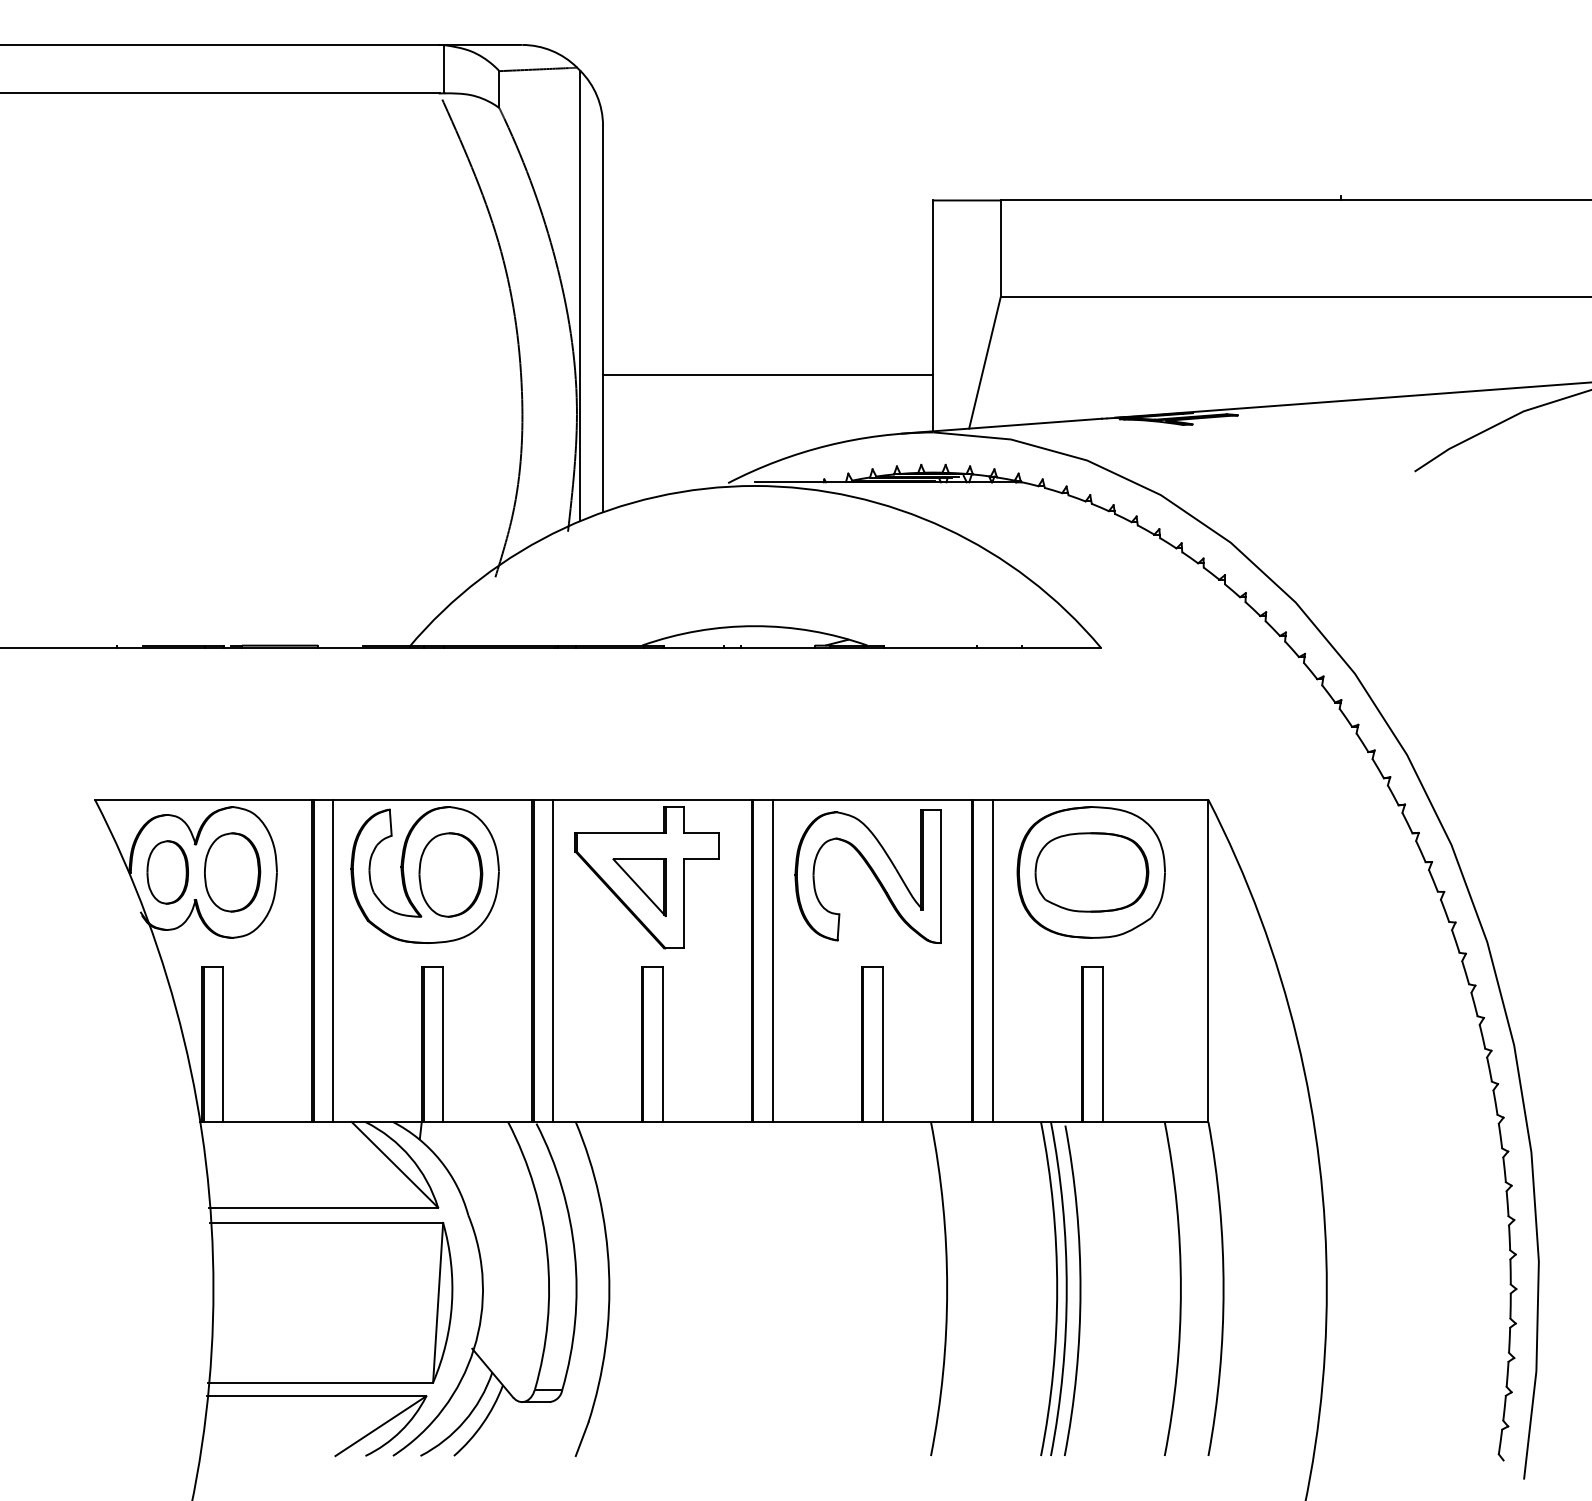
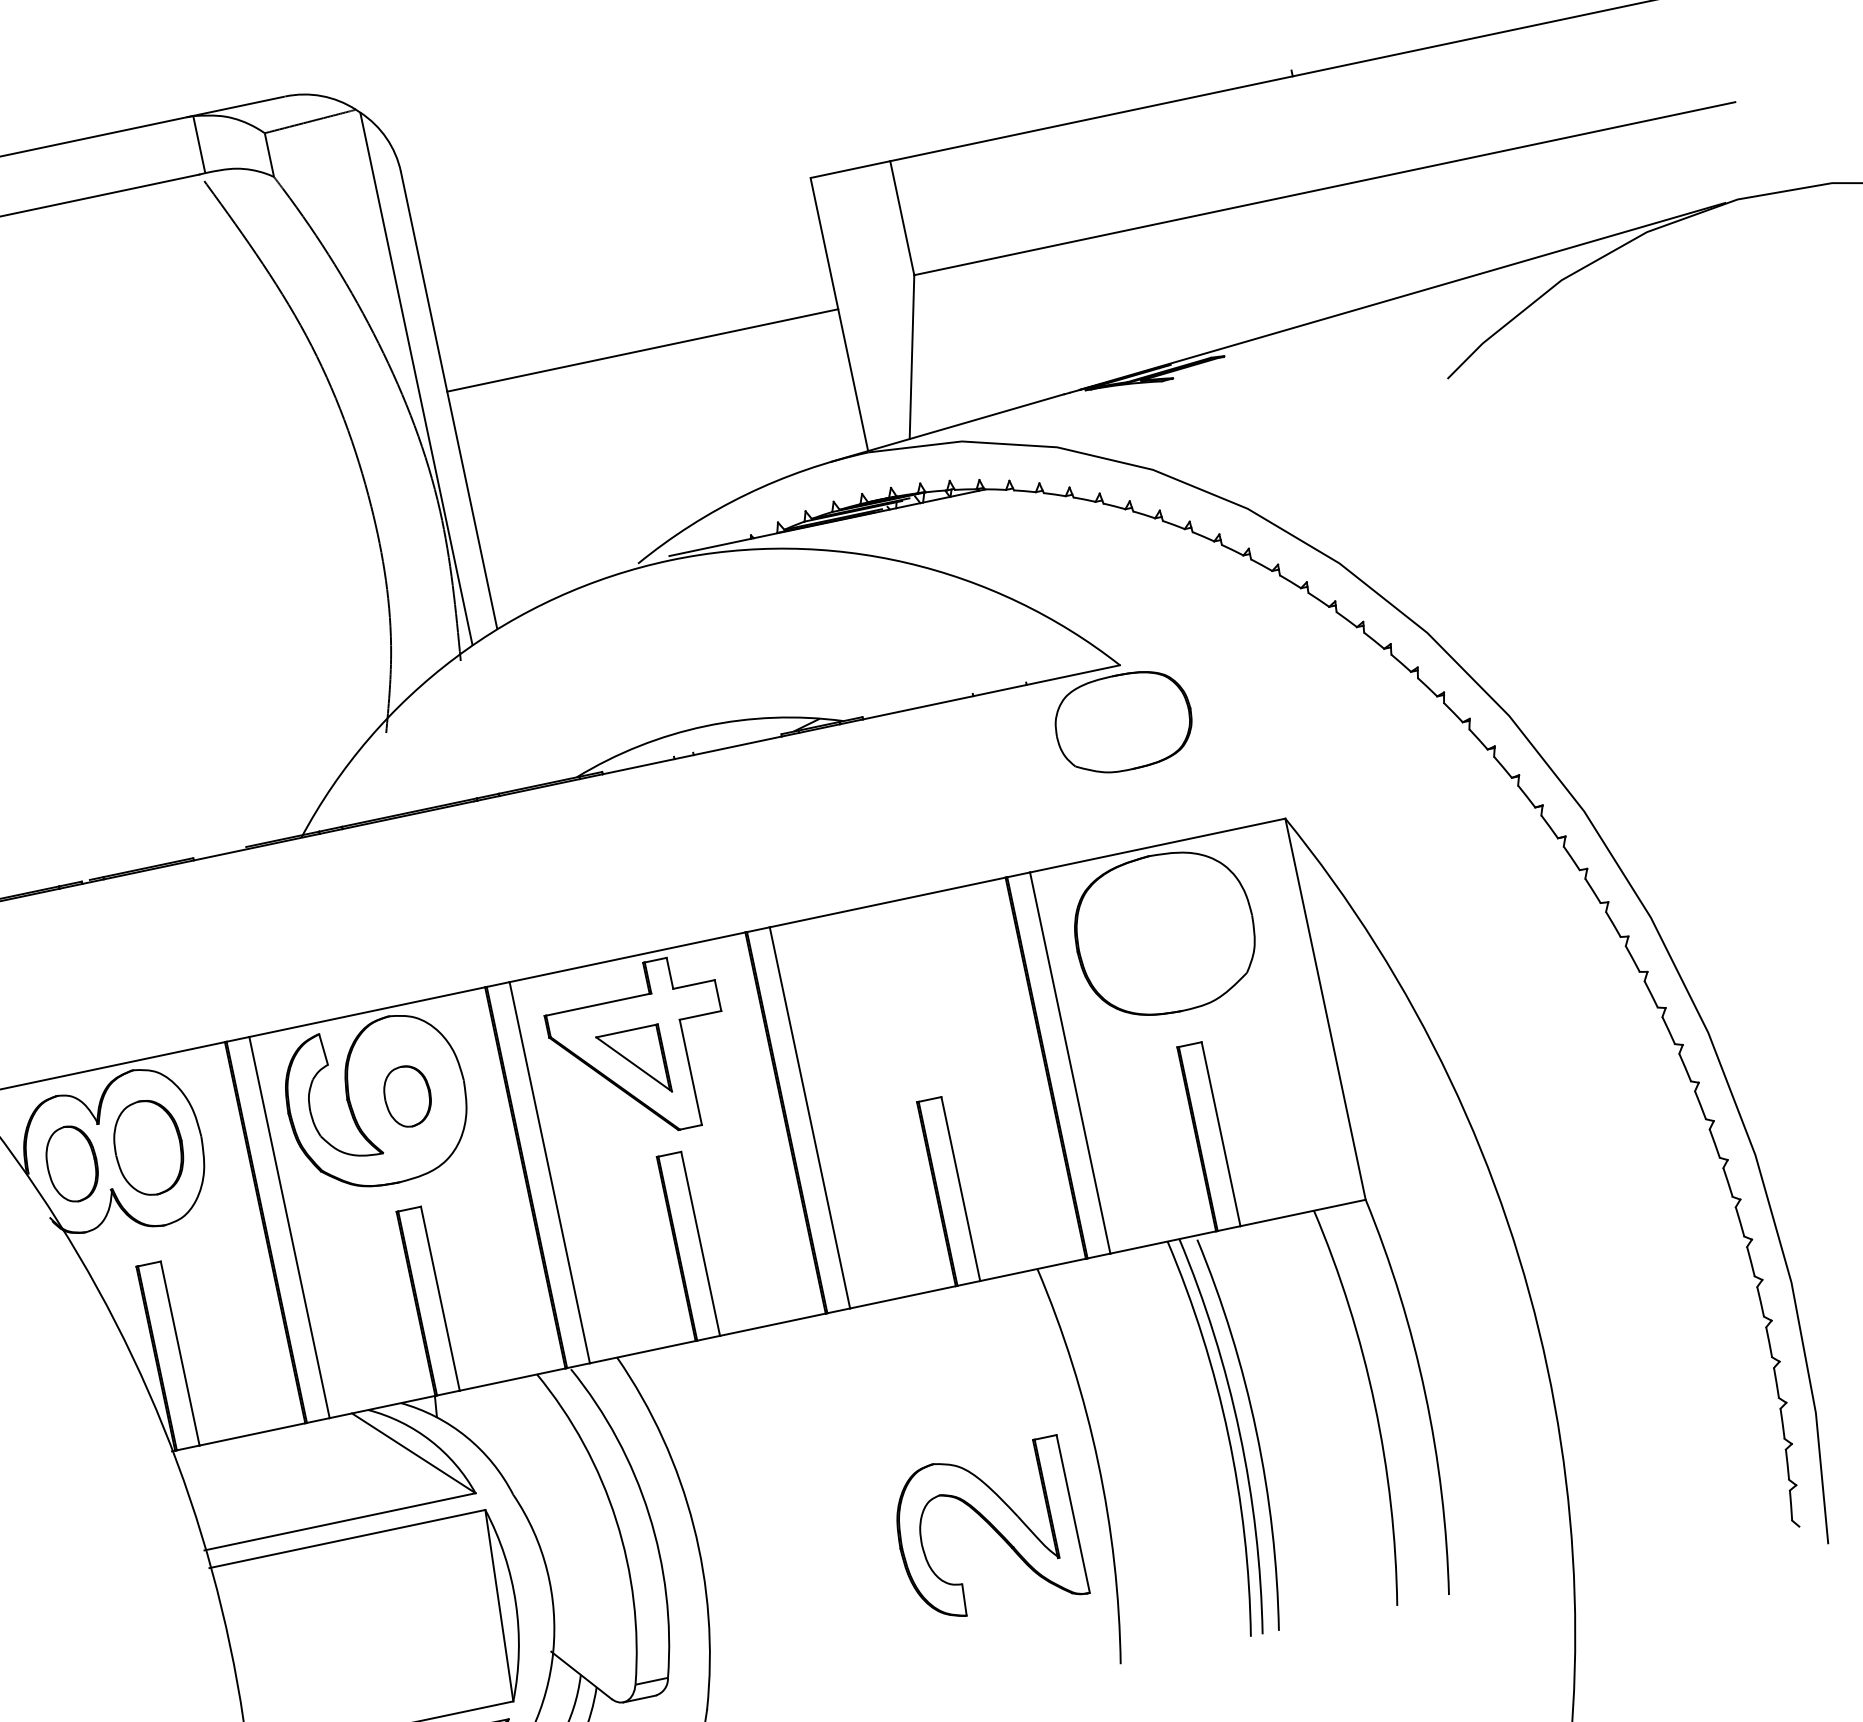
line: (768, 375) -> (643, 350), moved
part: (1091, 872) -> (1123, 722), moved
part: (450, 874) -> (407, 1095), size x0.6
part: (867, 876) -> (986, 1532), moved

